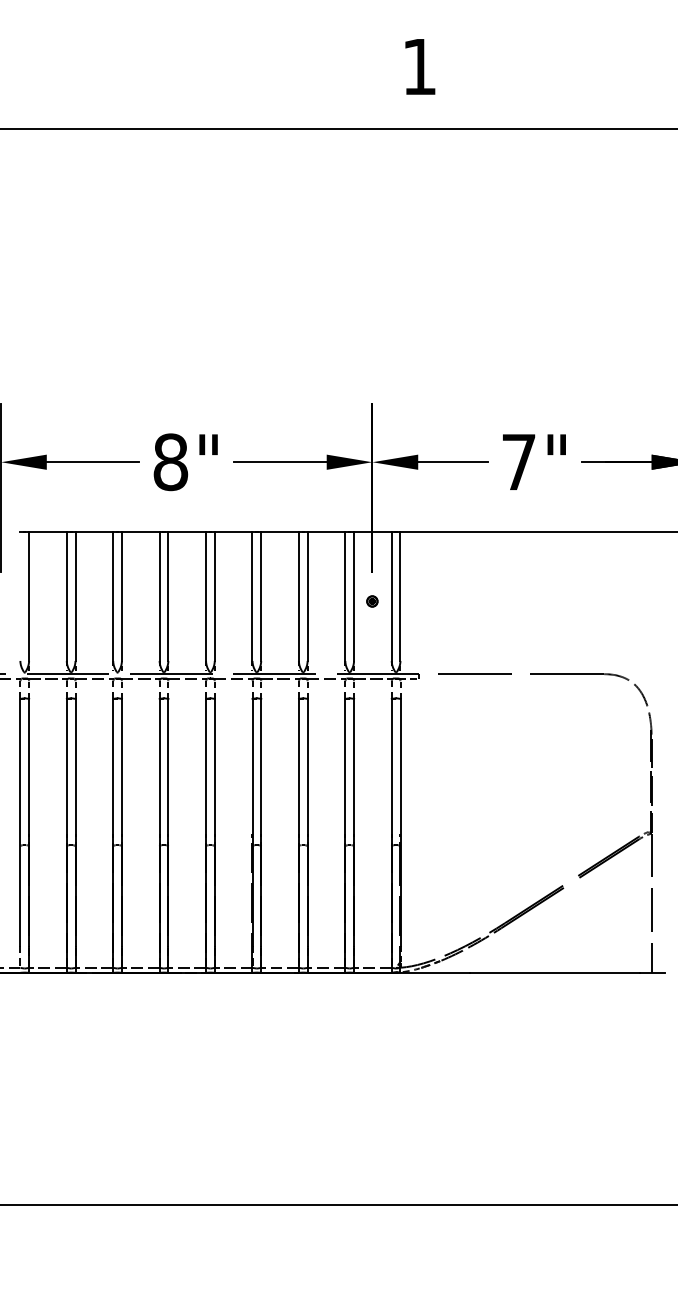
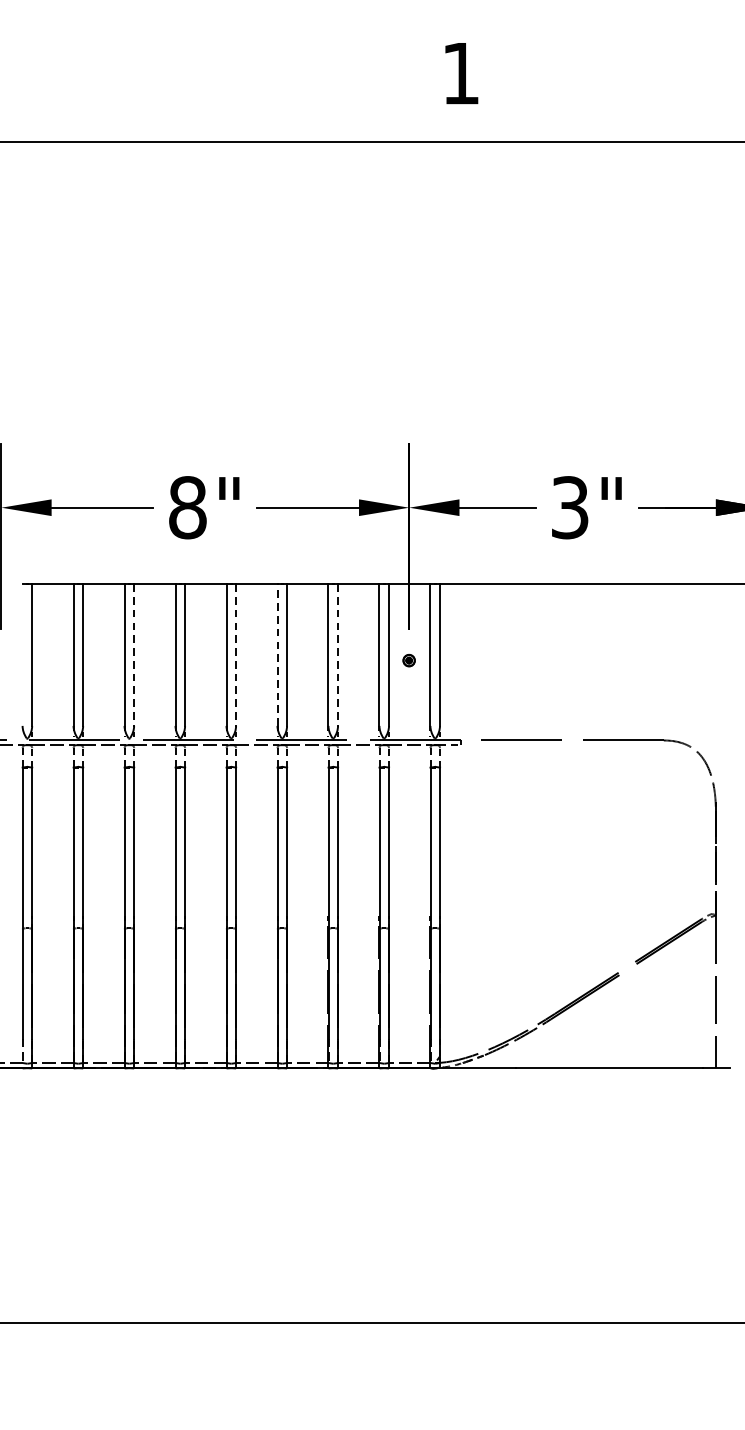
text: (518, 462) -> (569, 507), 7" -> 3"
line: (121, 596) -> (133, 655), solid -> dashed
line: (214, 596) -> (235, 655), solid -> dashed
line: (252, 596) -> (277, 655), solid -> dashed
line: (307, 596) -> (337, 655), solid -> dashed

